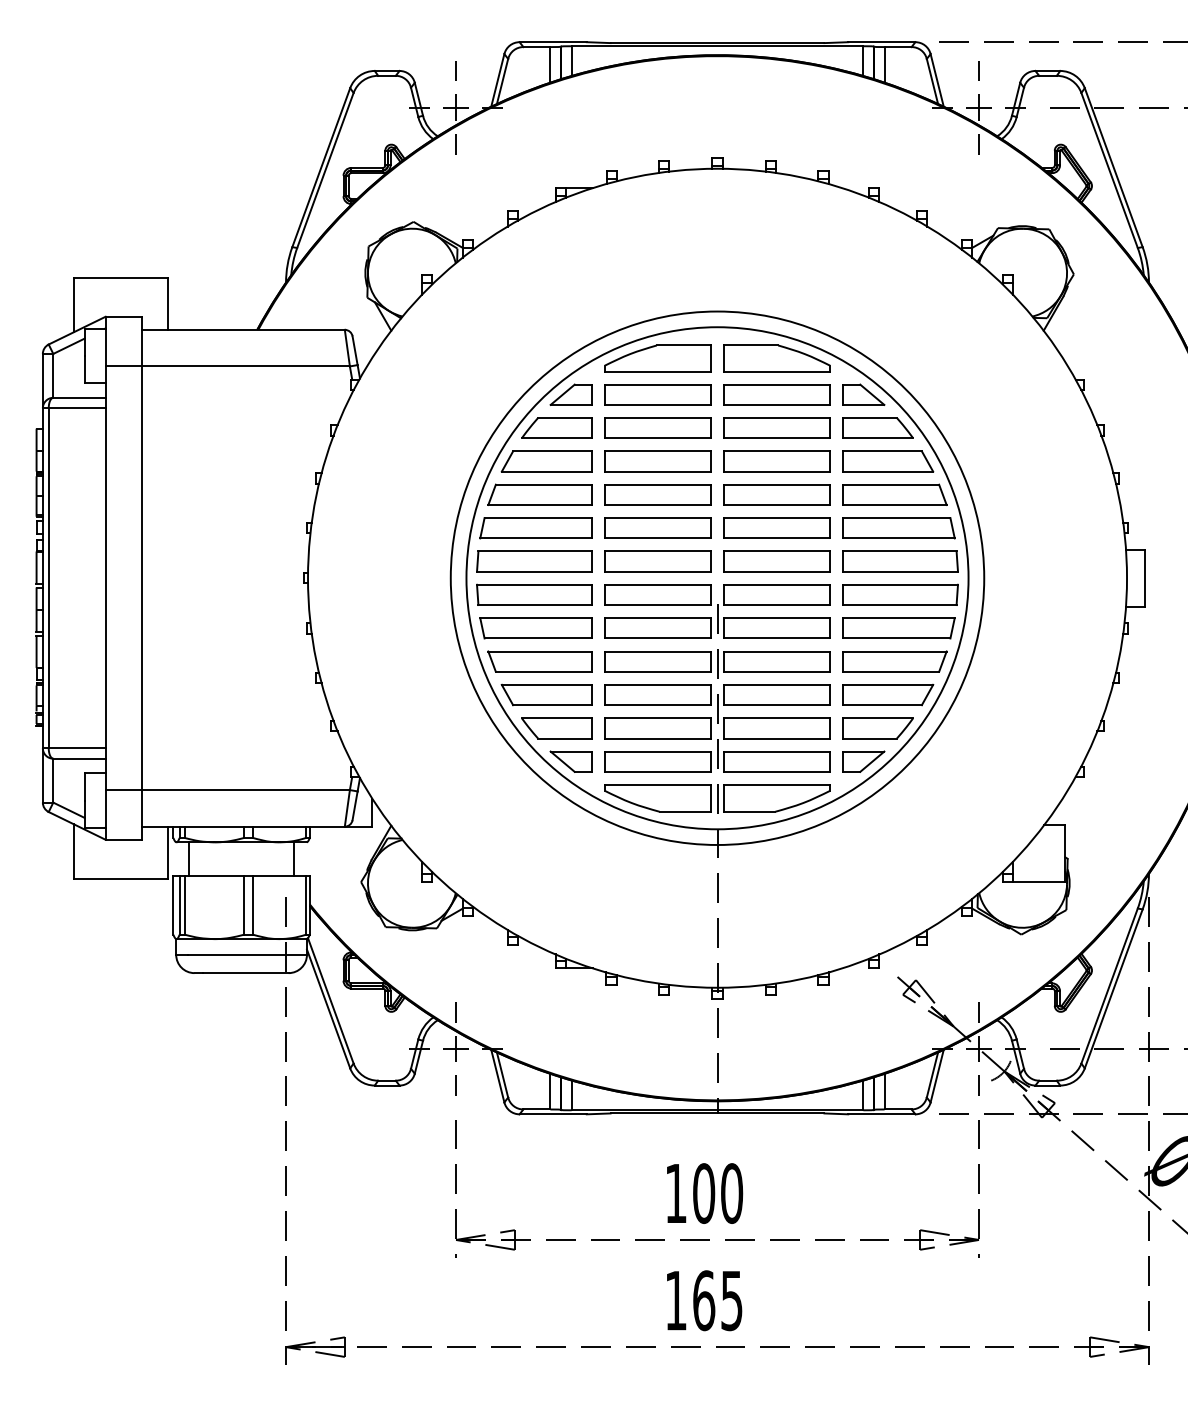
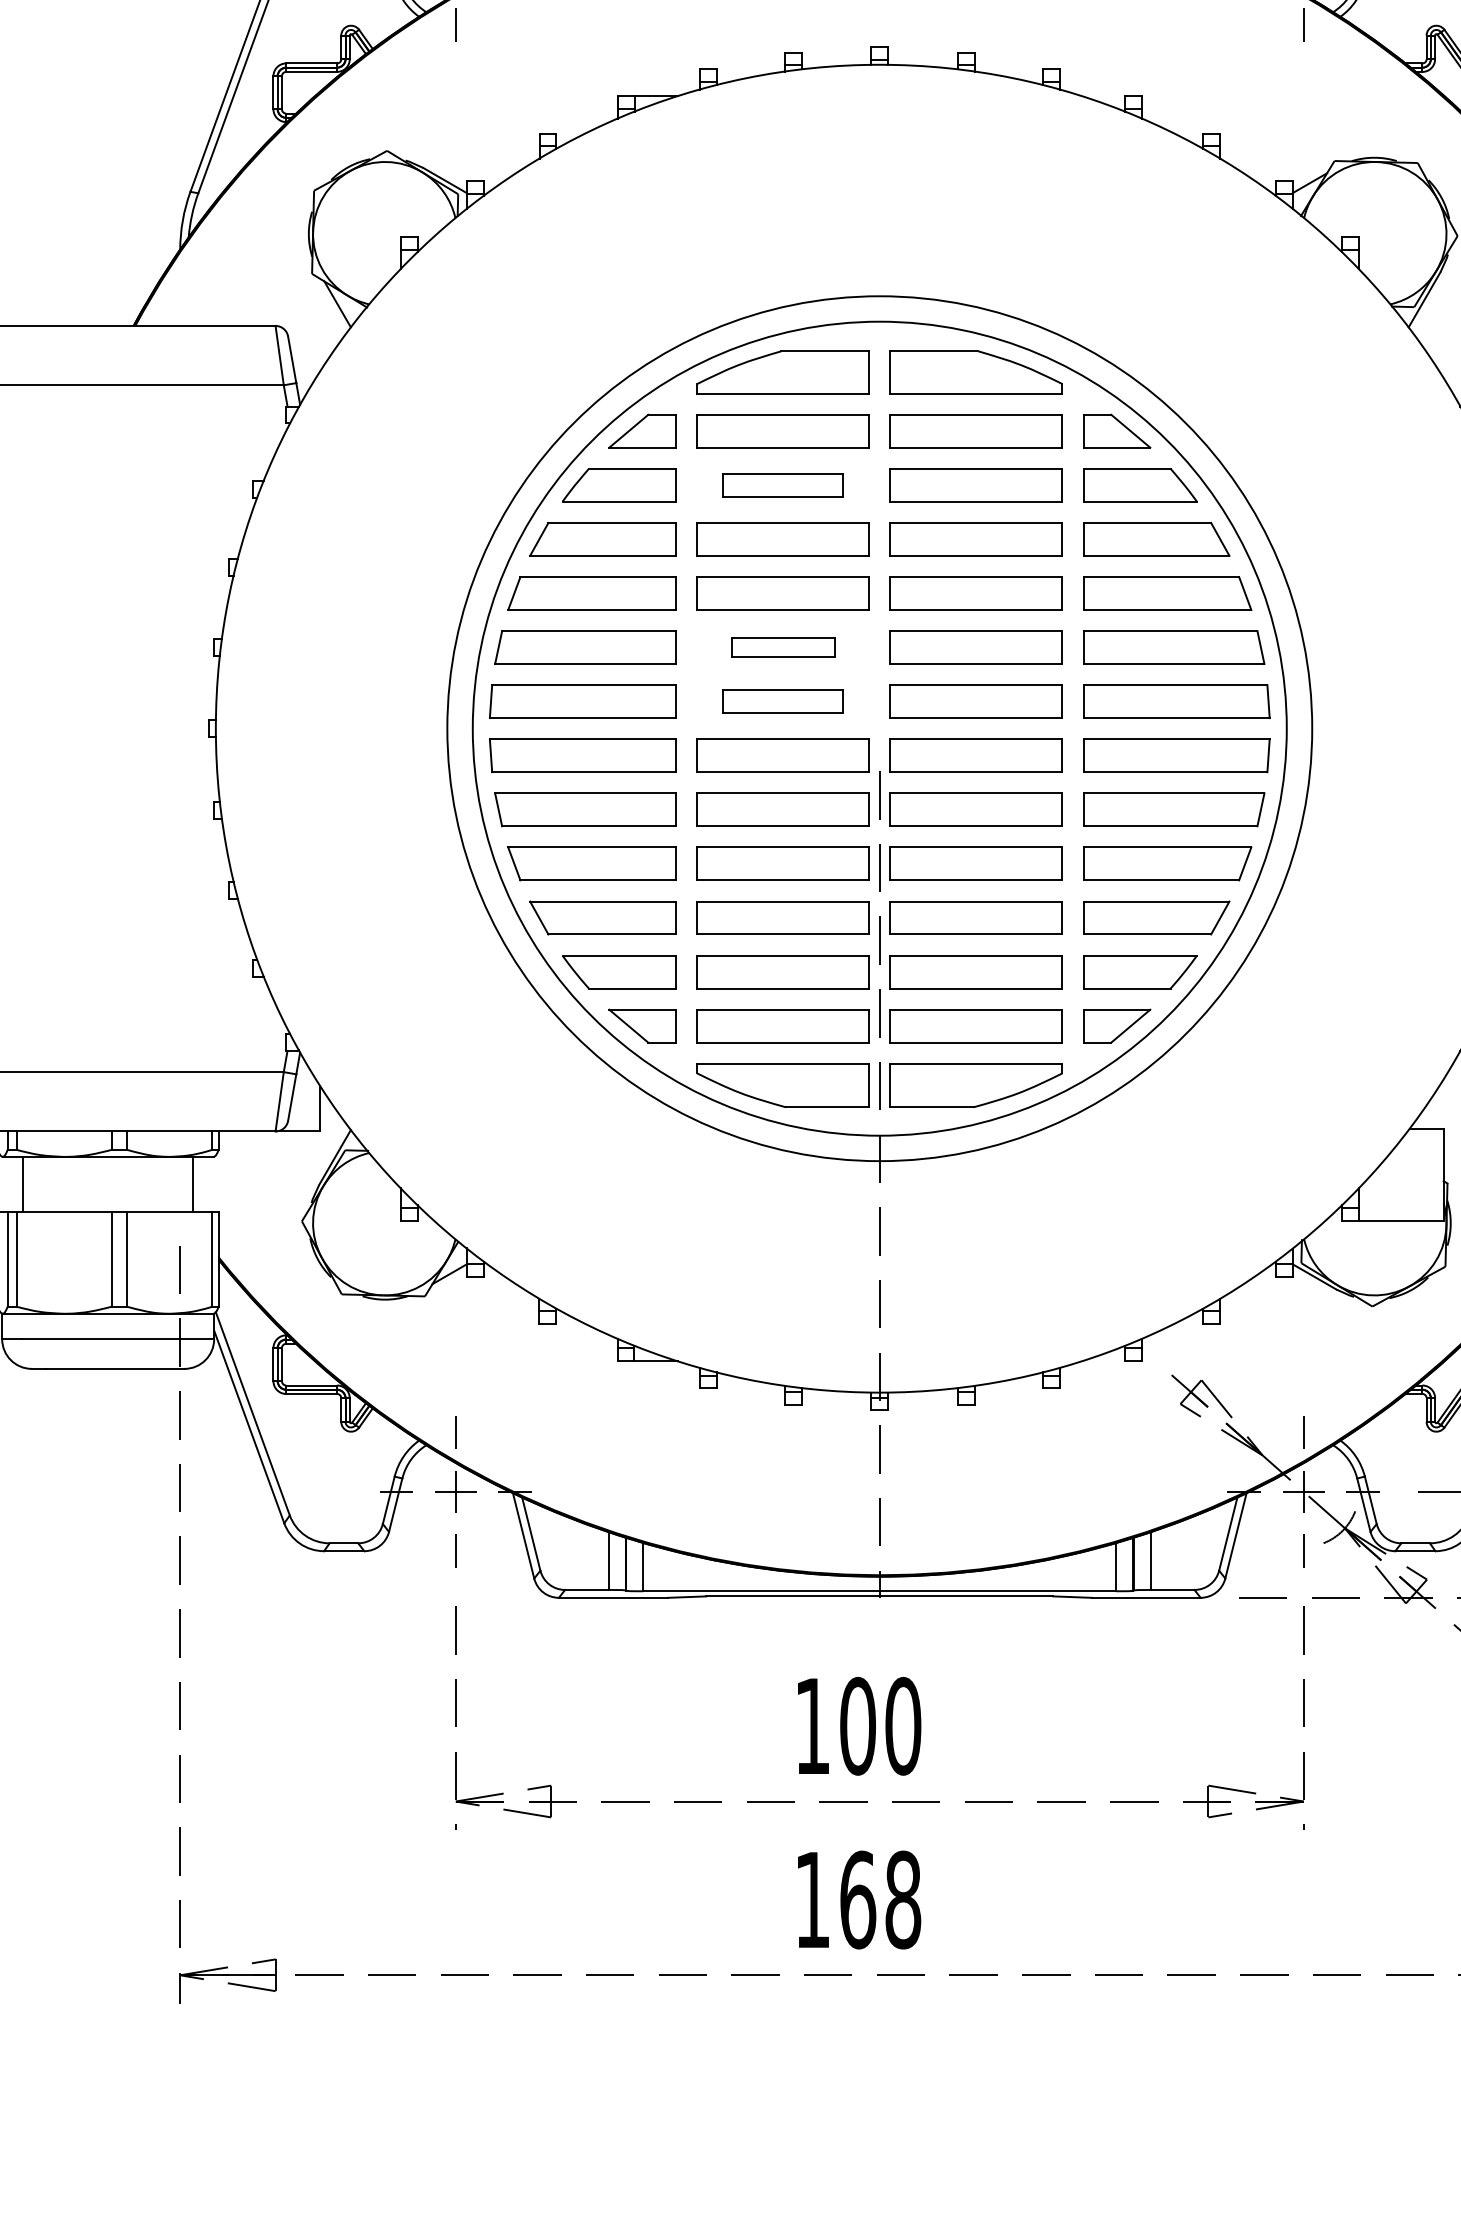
part: (657, 427) -> (782, 484), size x0.7
part: (657, 527) -> (782, 646), size x0.6
part: (657, 561) -> (782, 701), size x0.7
text: (731, 1300) -> (902, 1899), 165 -> 168

